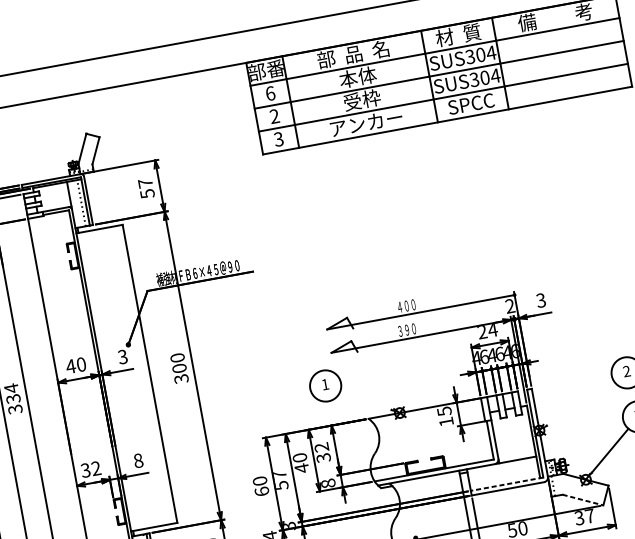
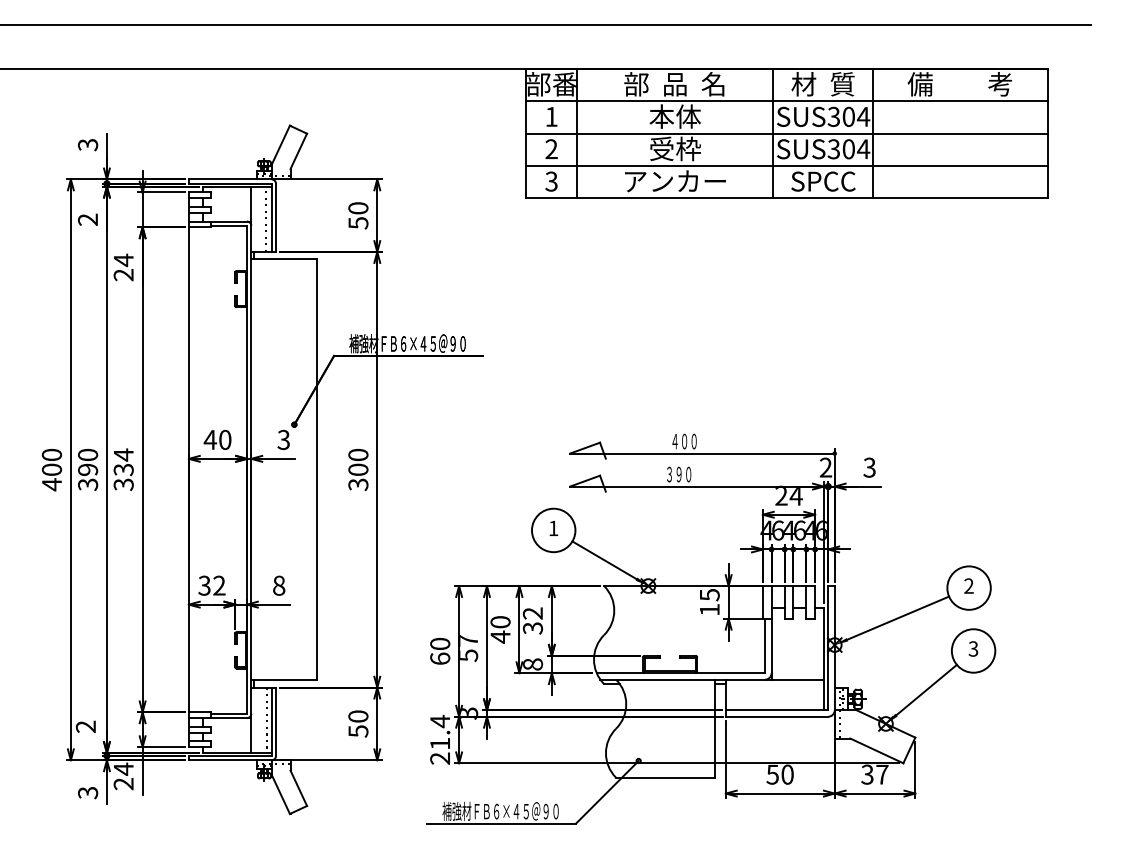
text: (270, 93) -> (551, 116), 6 -> 1
text: (145, 183) -> (358, 208), 57 -> 50
line: (365, 400) -> (604, 560), added
line: (581, 402) -> (898, 617), added
line: (506, 484) -> (776, 710), dashed -> solid
line: (583, 500) -> (877, 751), dashed -> solid

